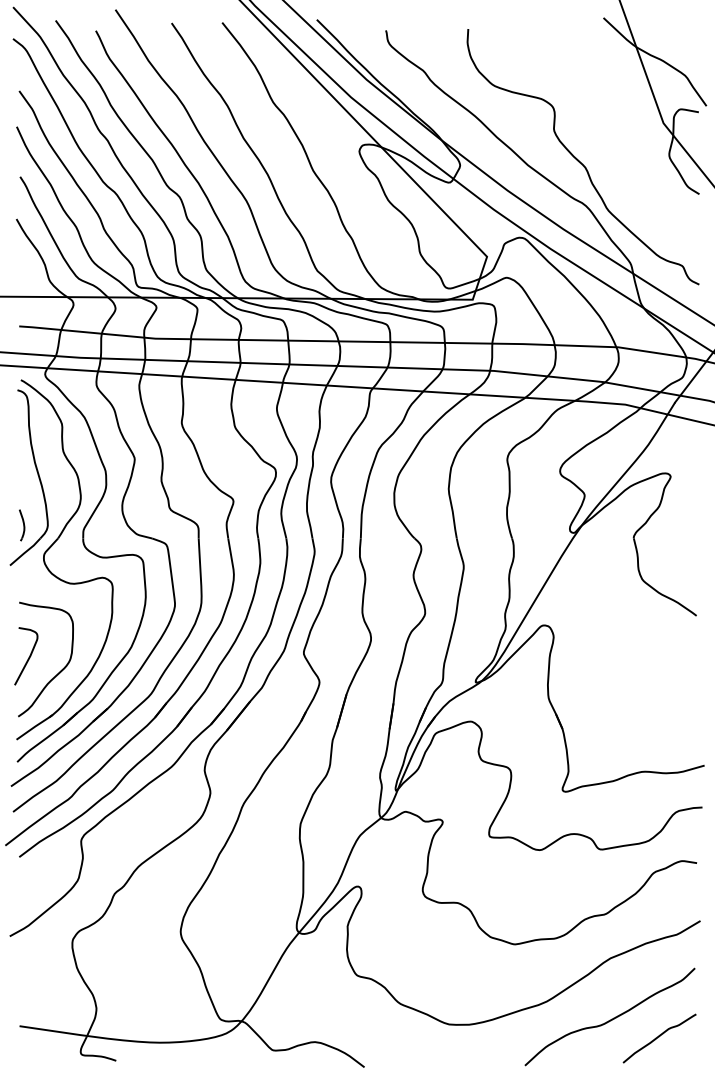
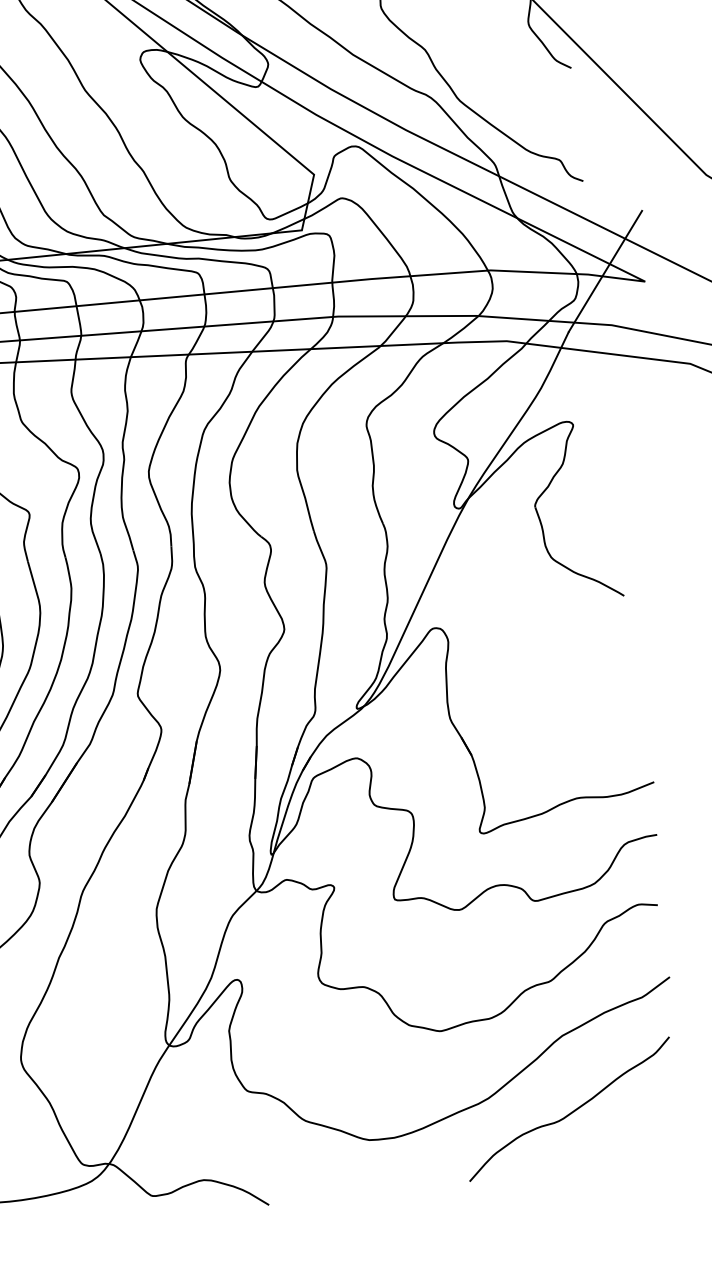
curve: (659, 1037) -> (634, 1128), removed

